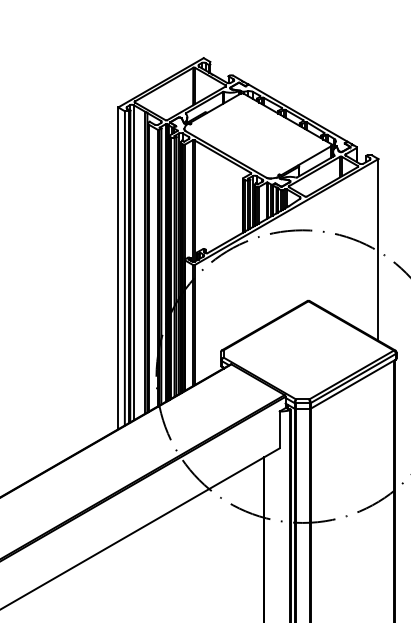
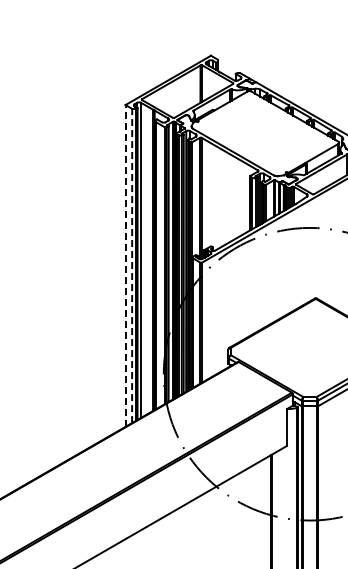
line: (124, 267) -> (131, 265), solid -> dashed
line: (118, 268) -> (125, 266), solid -> dashed

